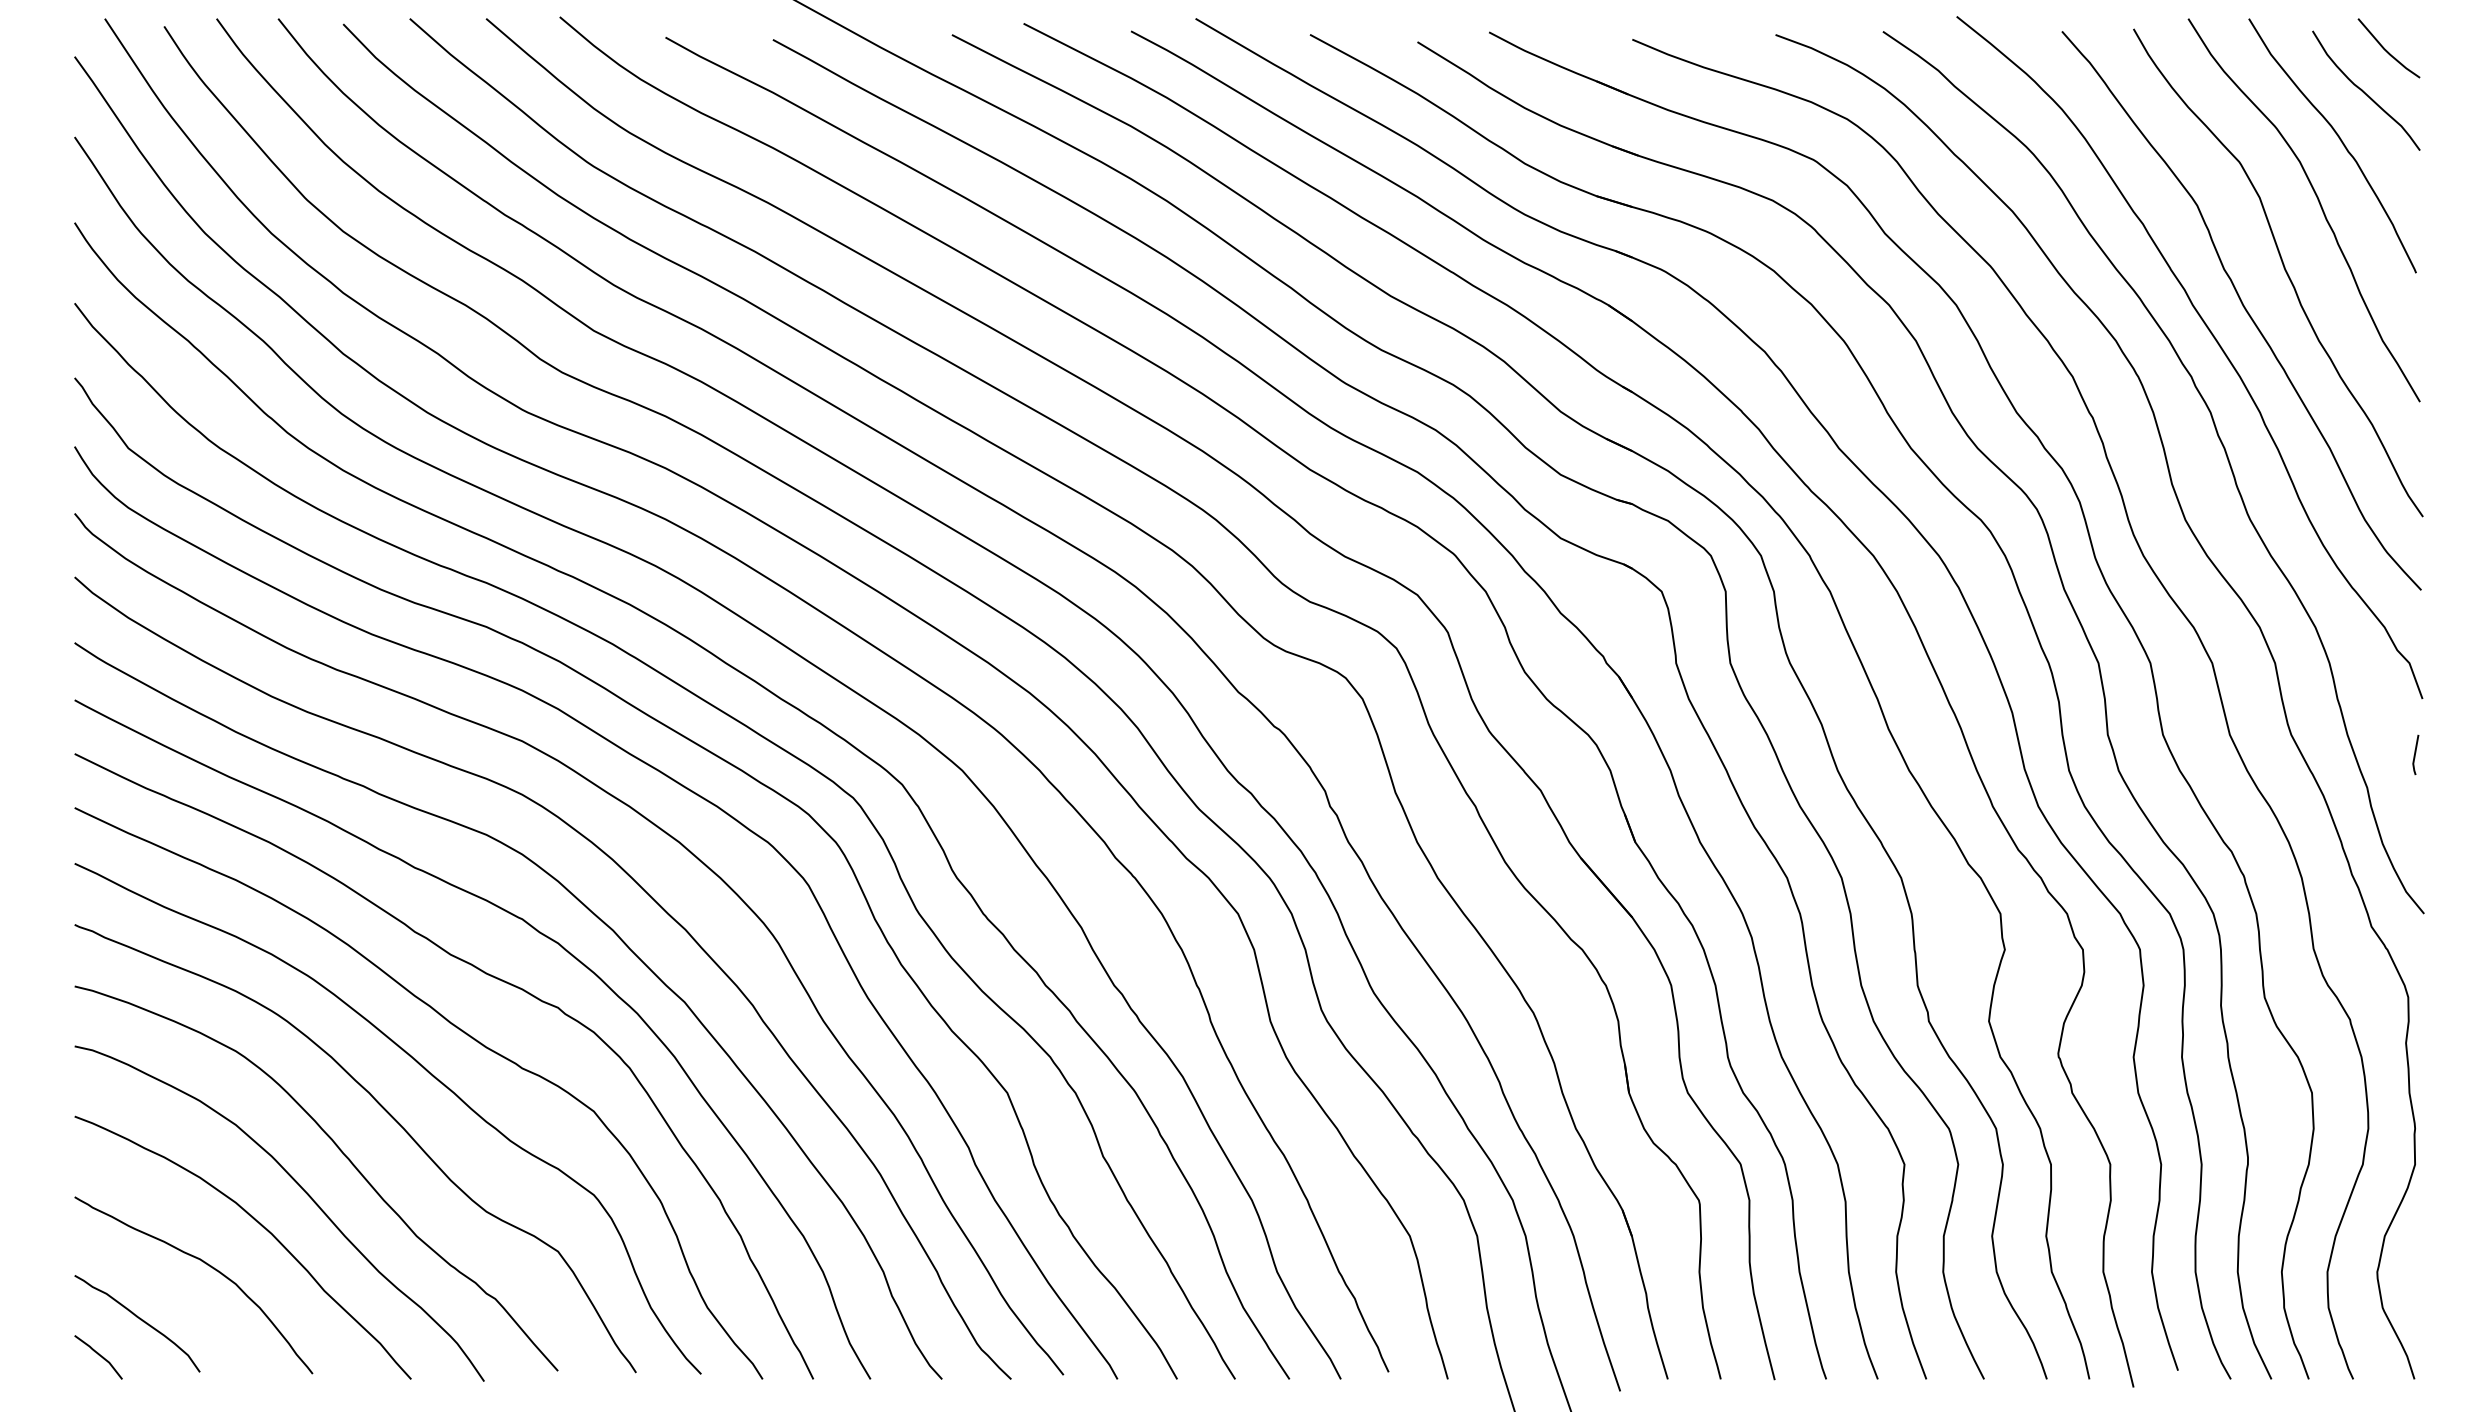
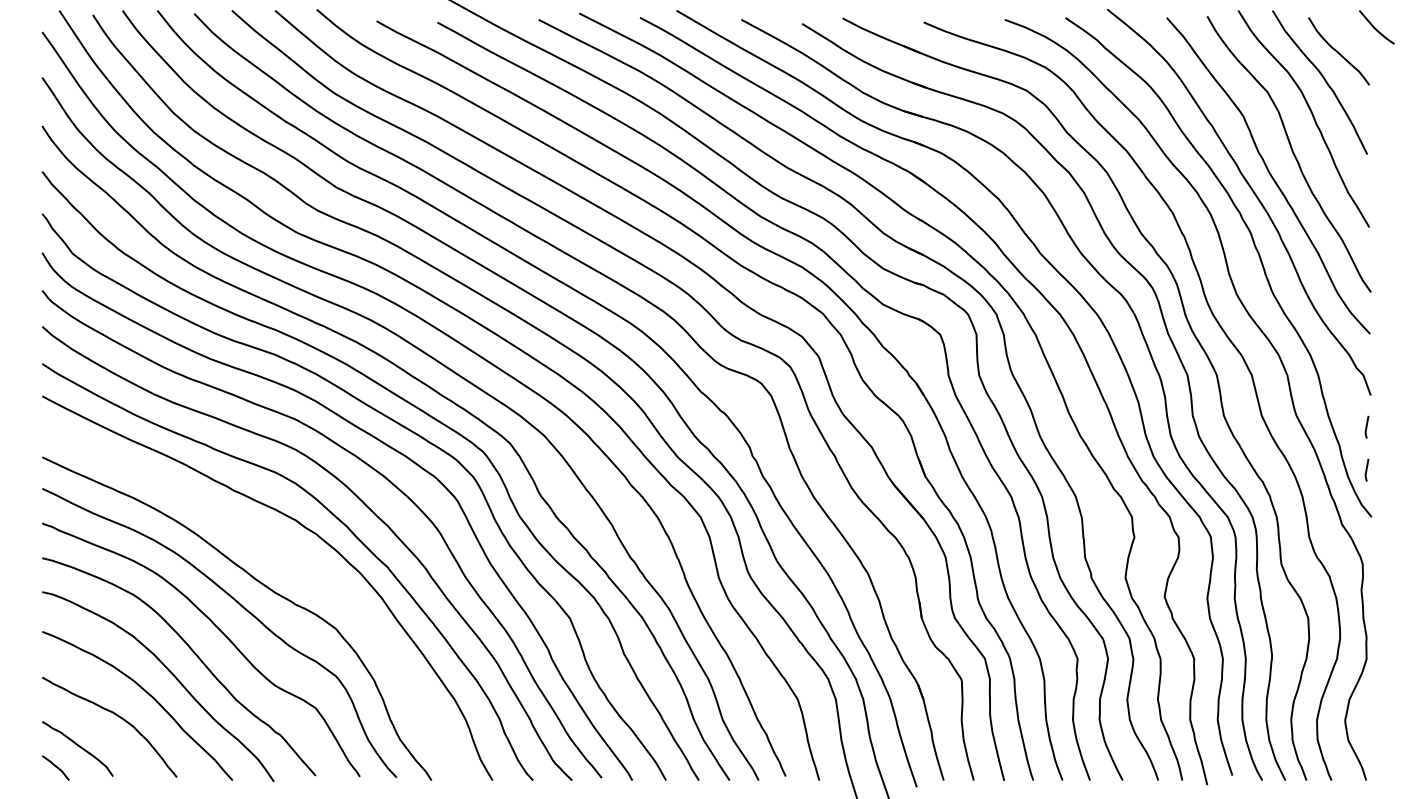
line: (2386, 48) -> (1375, 27), moved
line: (2414, 829) -> (1366, 469), added
curve: (488, 976) -> (276, 552), removed

